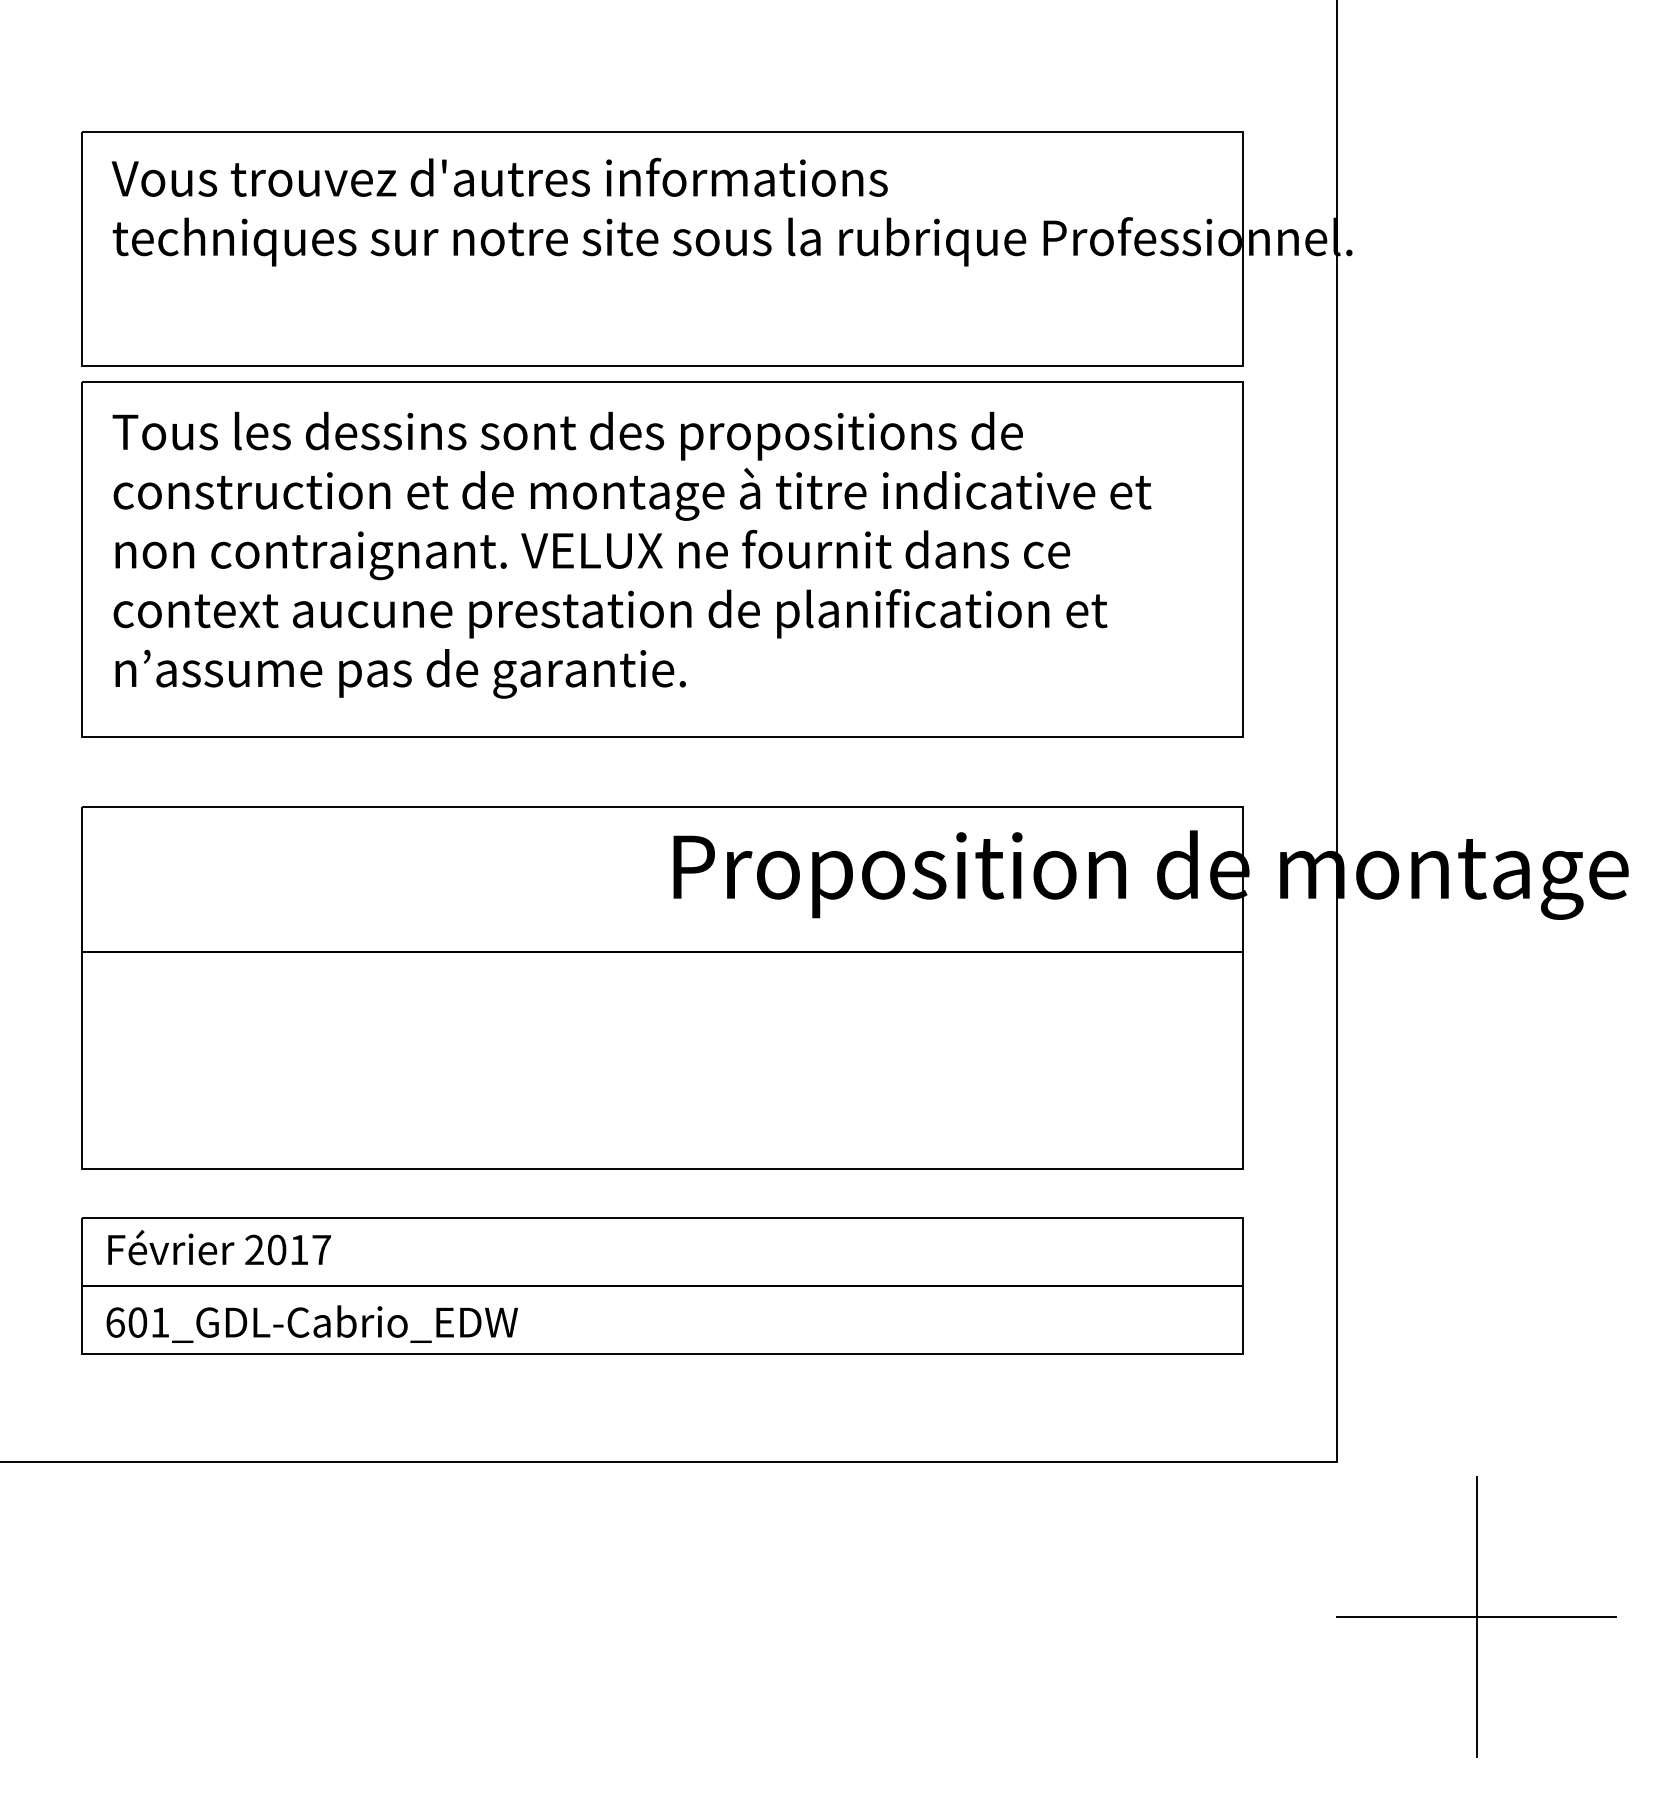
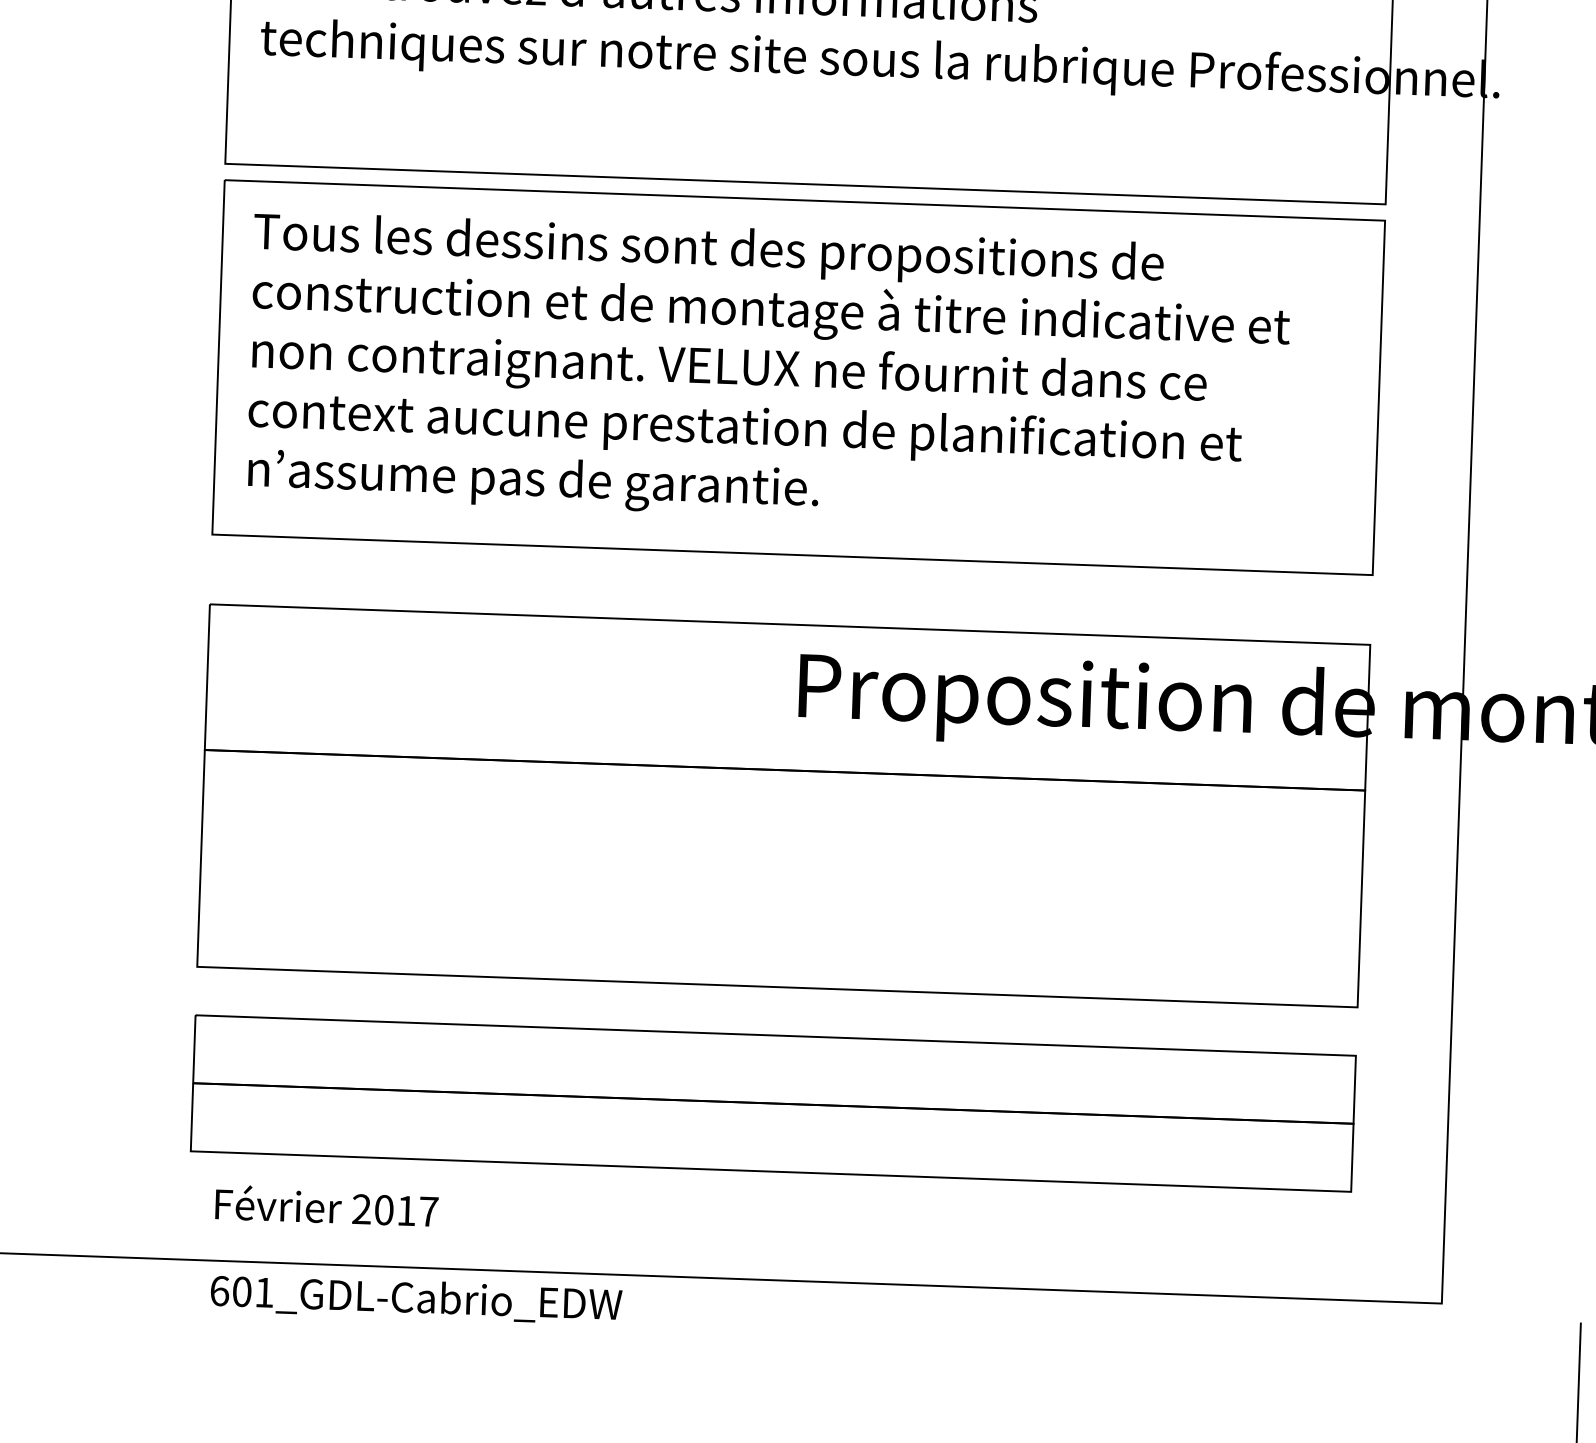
text: (219, 1247) -> (326, 1205), moved
text: (311, 1323) -> (415, 1298), moved

